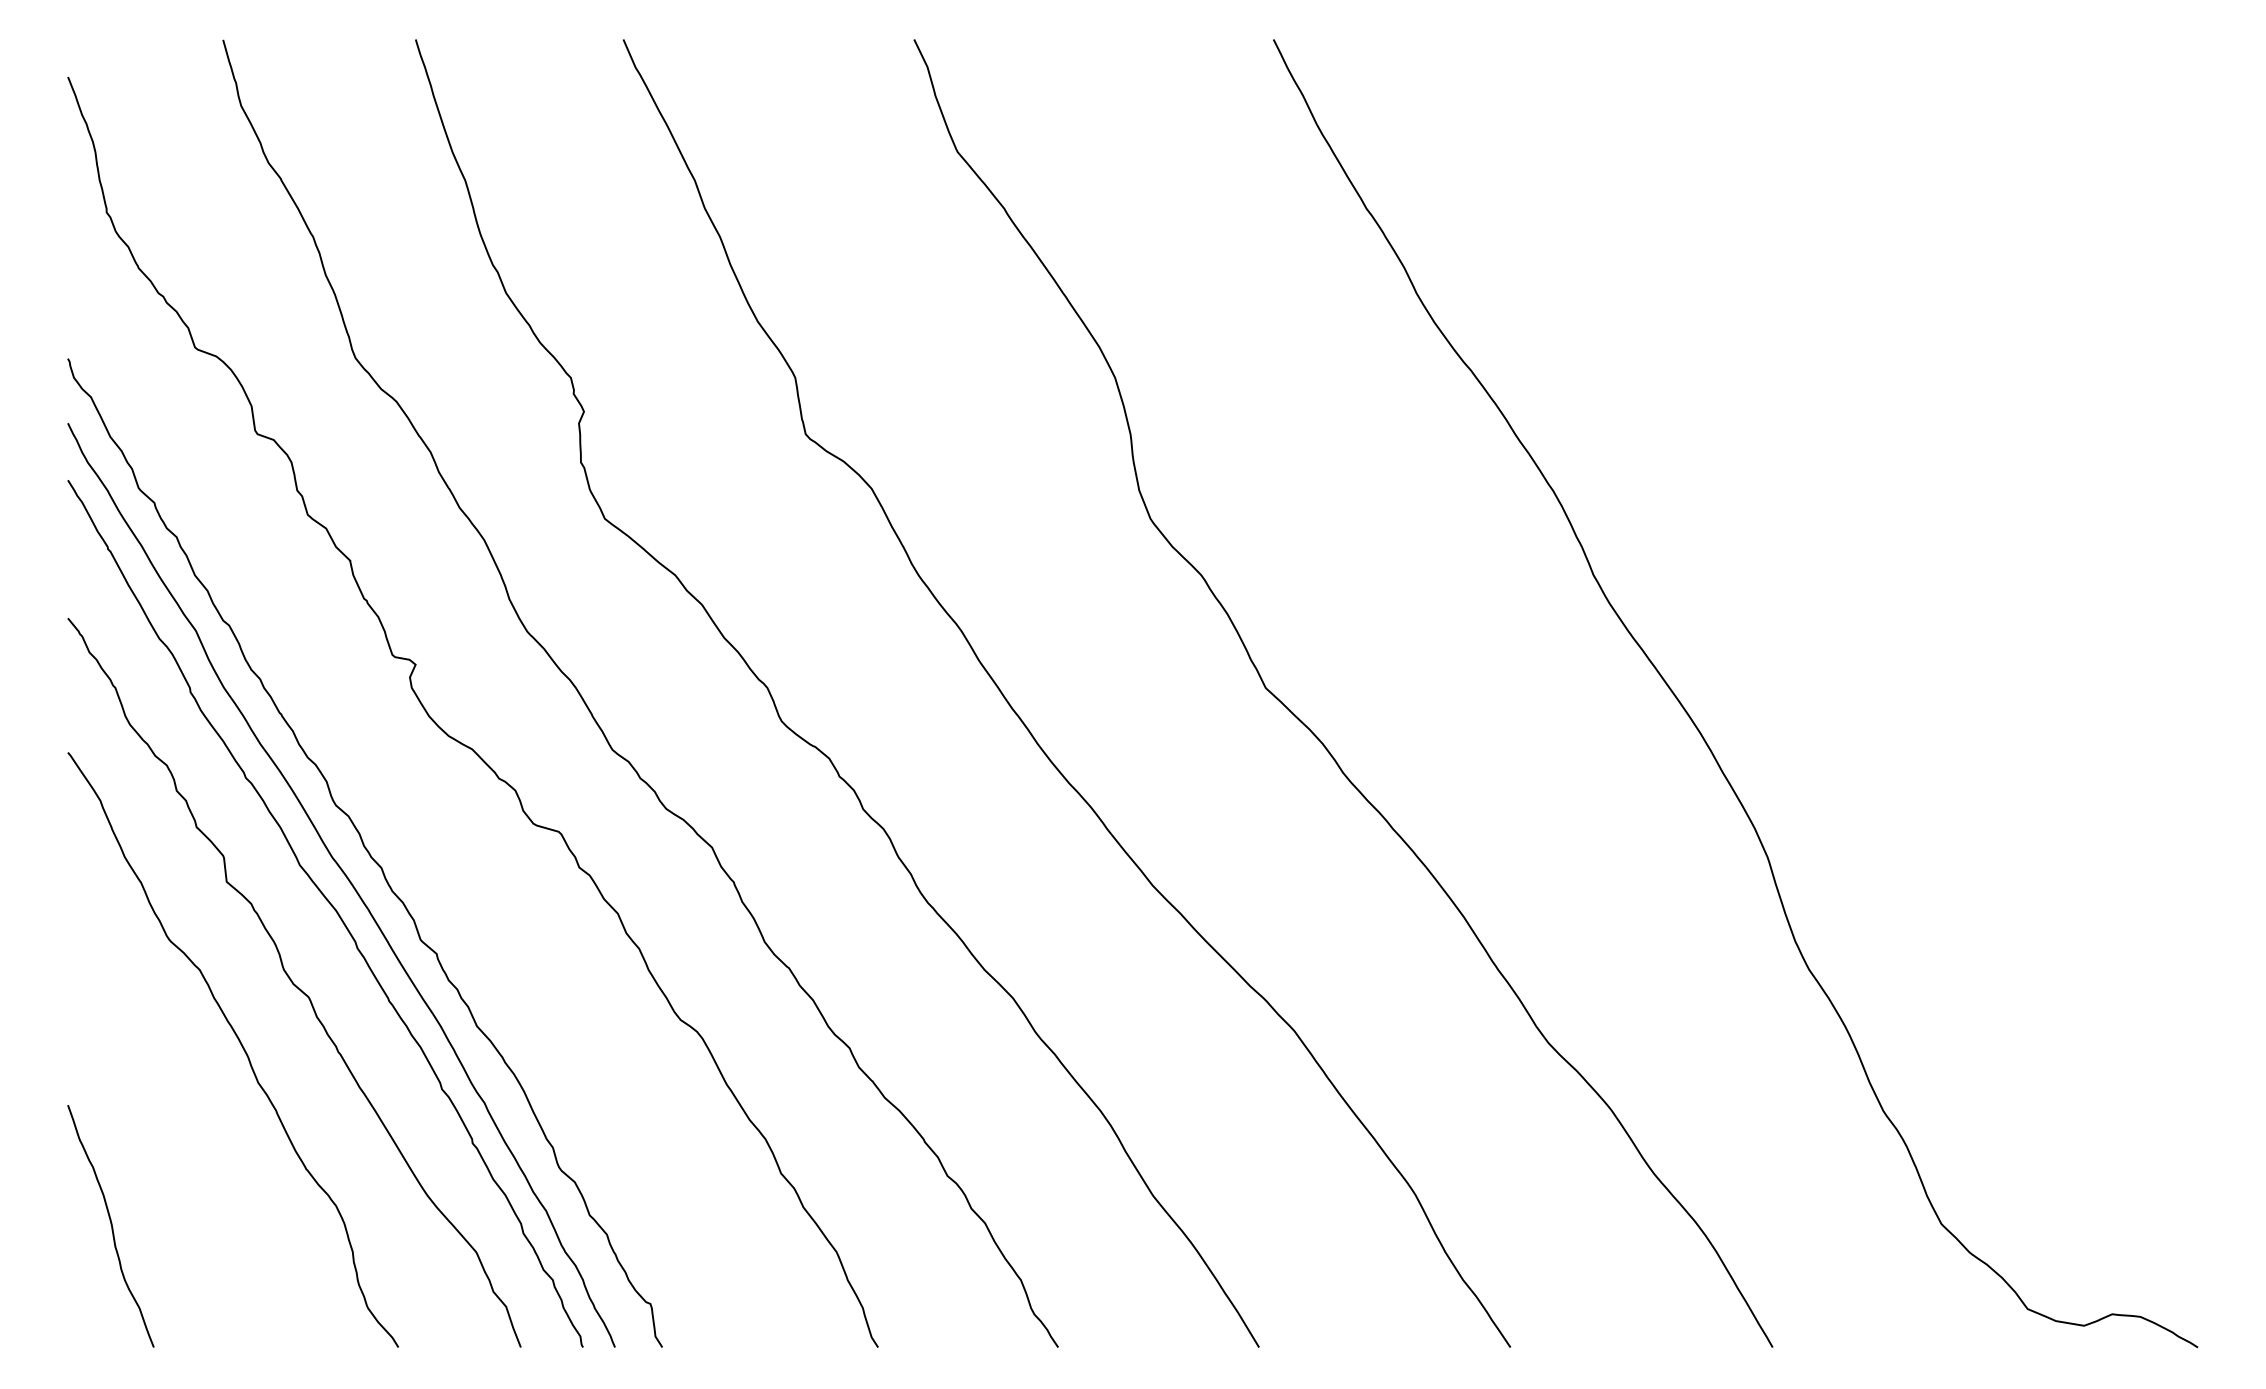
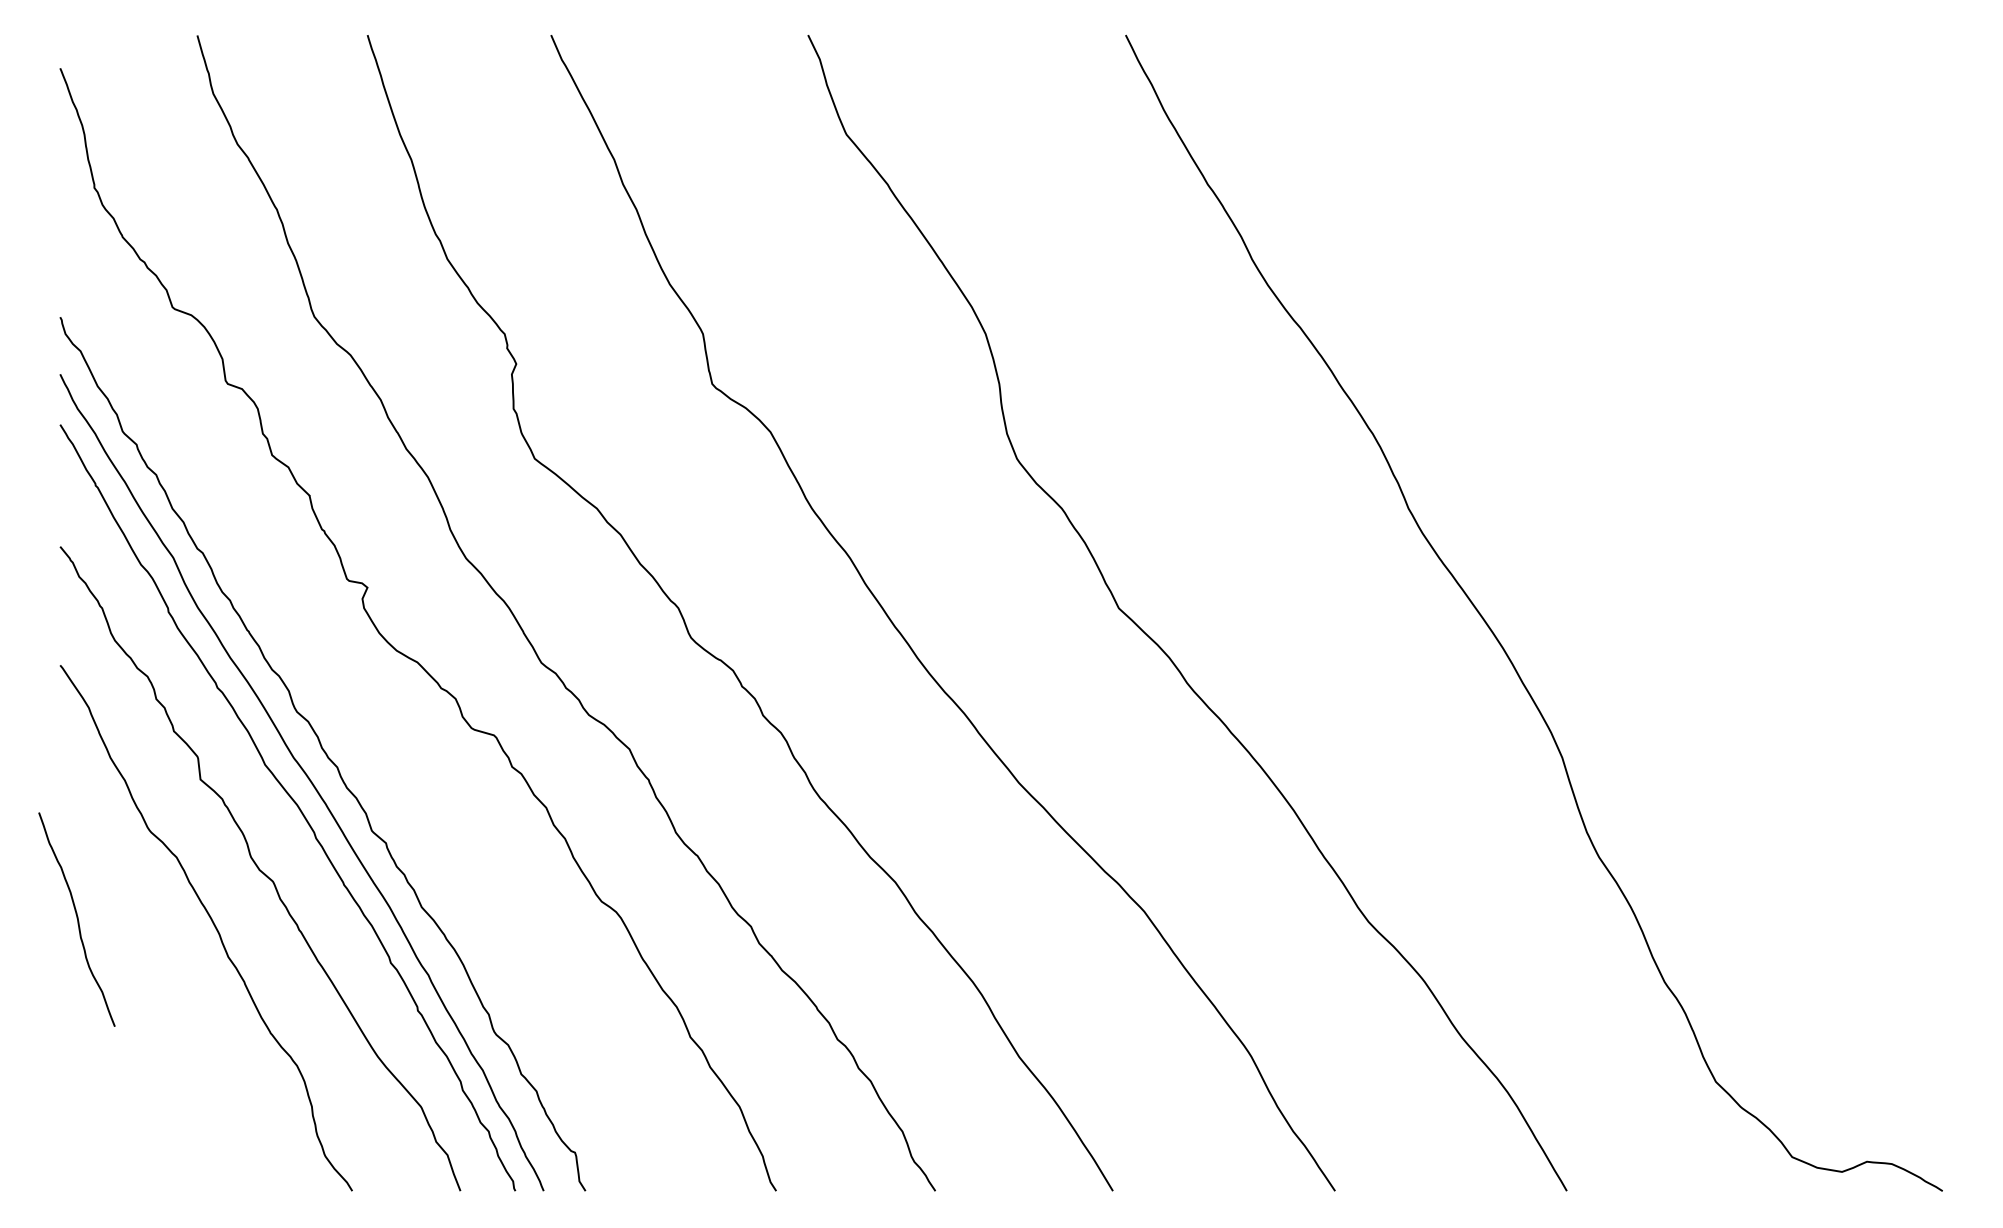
curve: (111, 1226) -> (77, 919), moved

